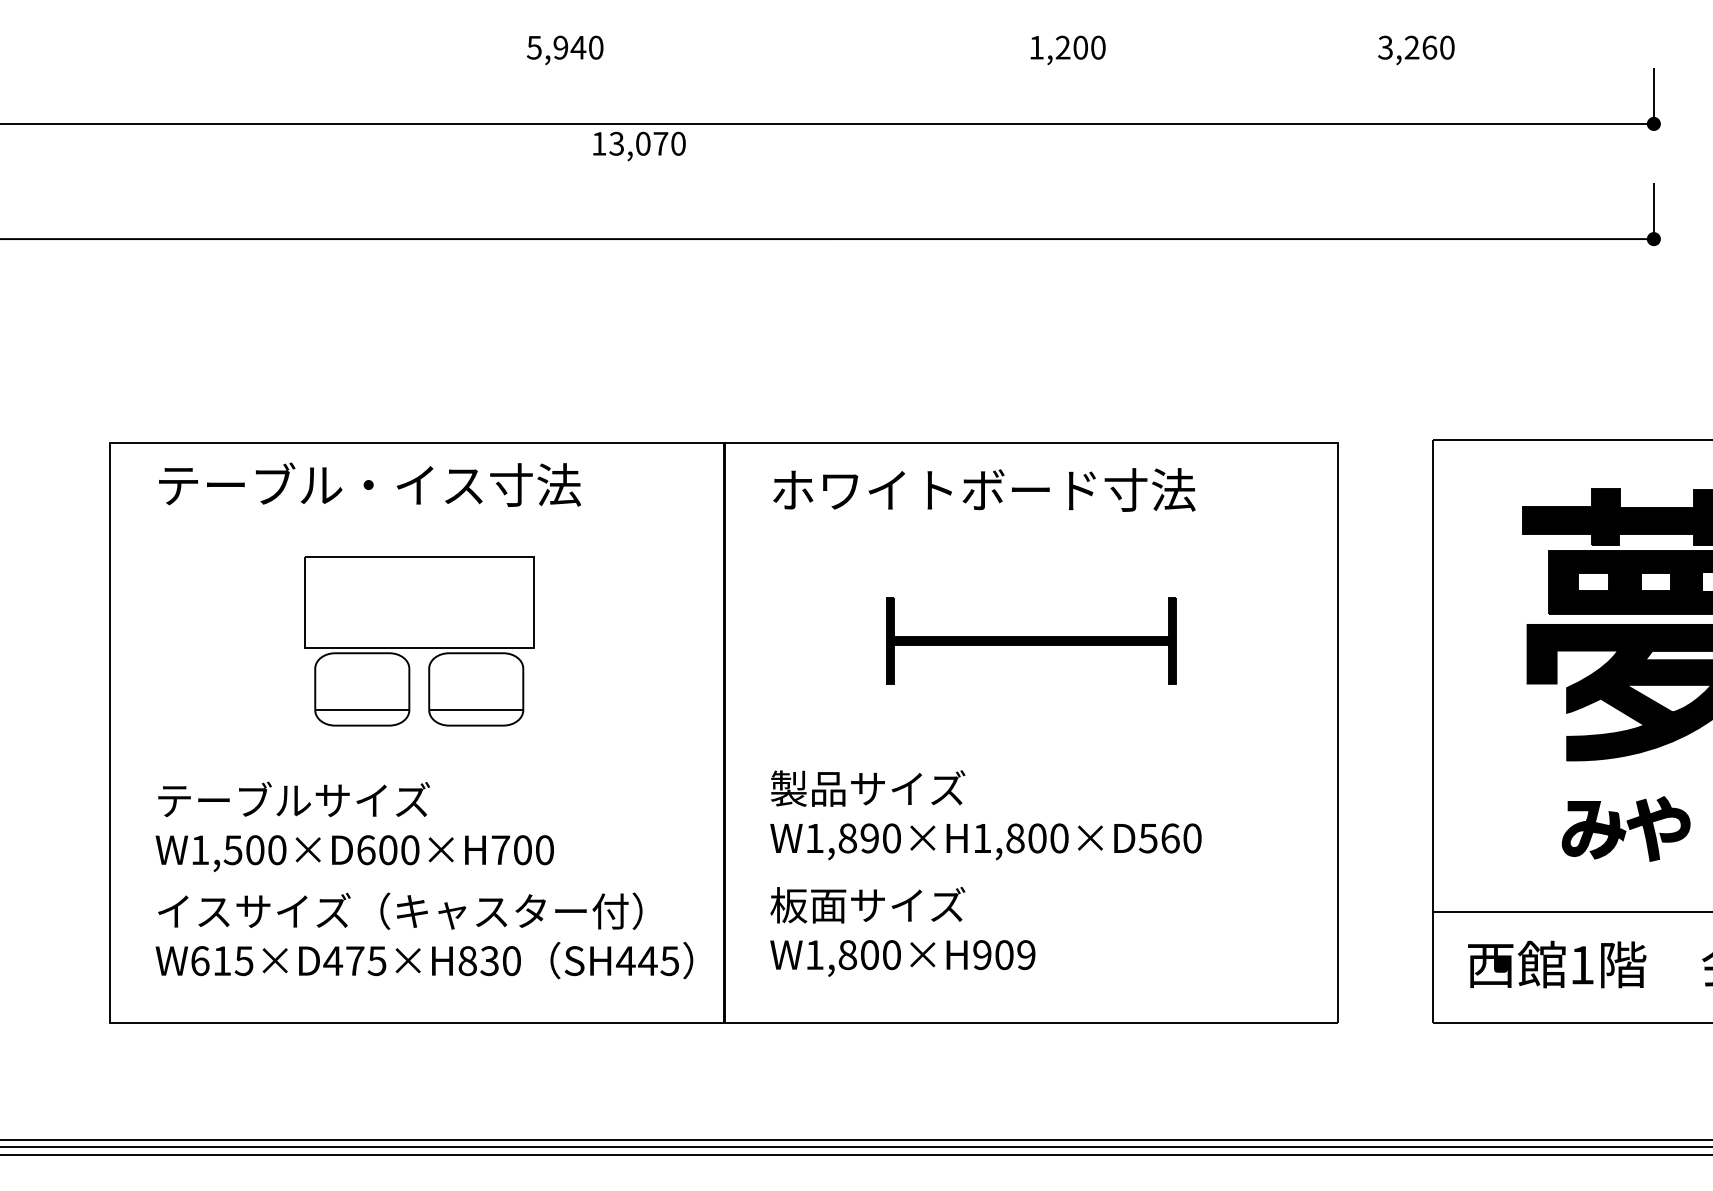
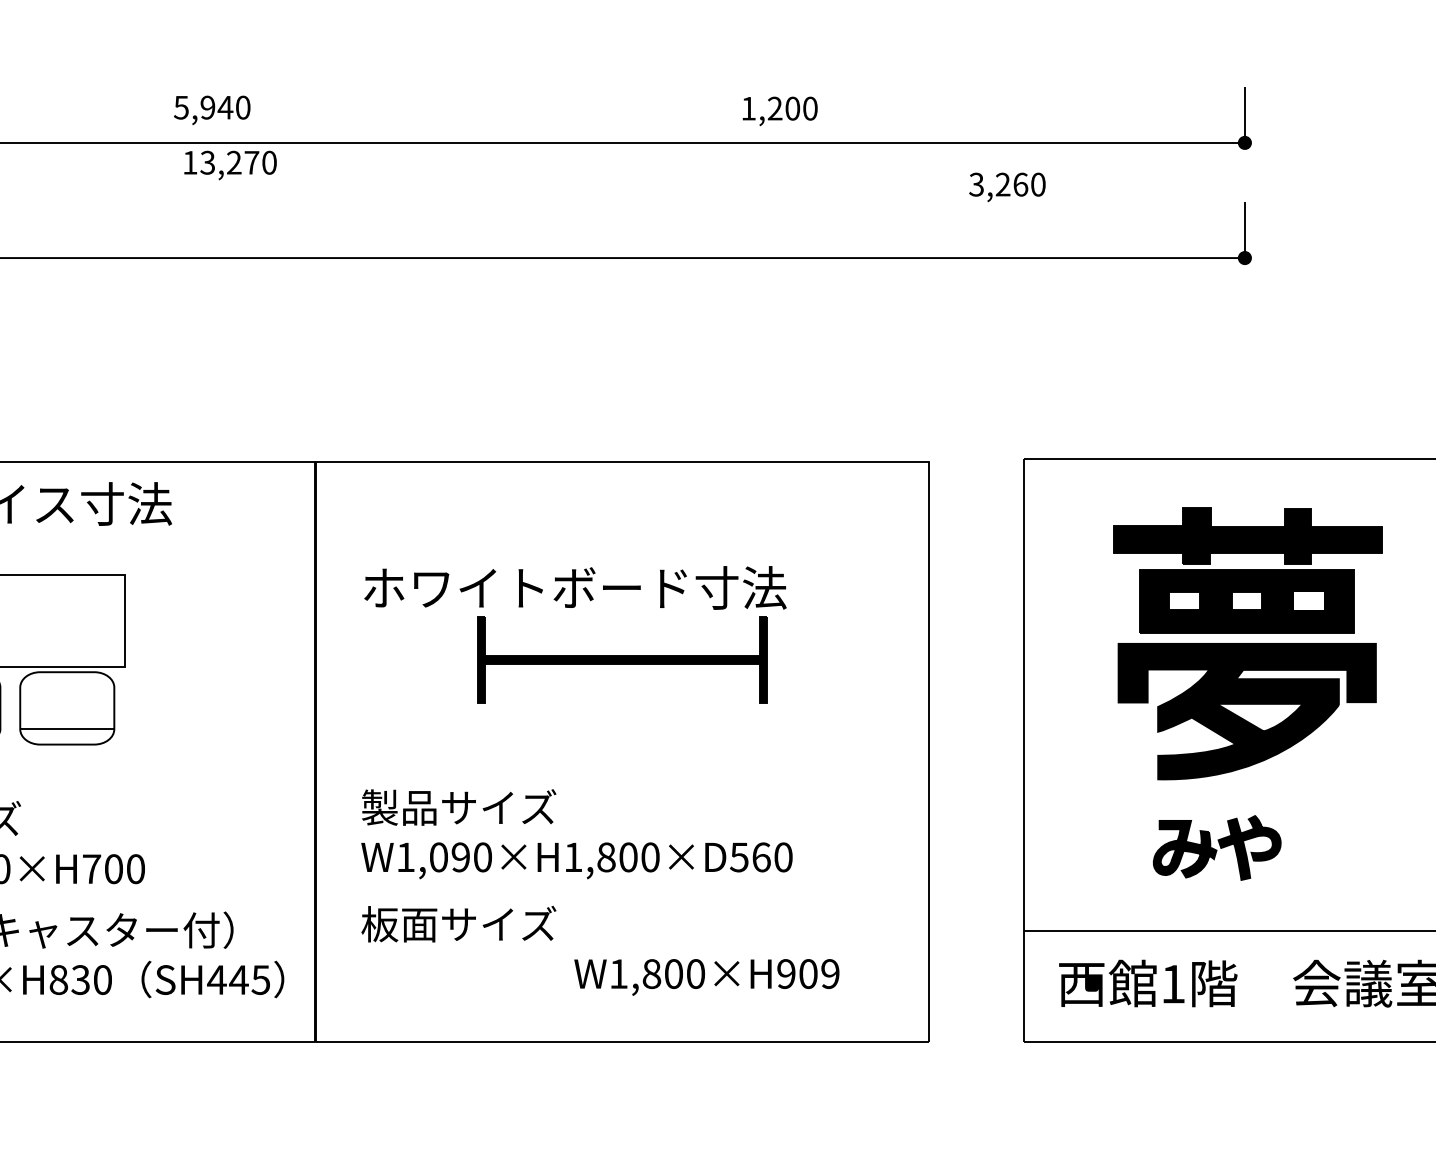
text: (564, 49) -> (211, 109), moved
text: (1067, 50) -> (779, 111), moved
text: (1416, 50) -> (1007, 187), moved
text: (643, 143) -> (234, 162), 13,070 -> 13,270
text: (984, 489) -> (575, 587), moved
text: (847, 838) -> (438, 857), W1,890×H1,800×D560 -> W1,090×H1,800×D560
text: (902, 958) -> (706, 977), moved

